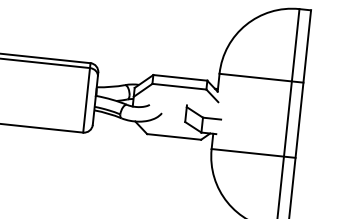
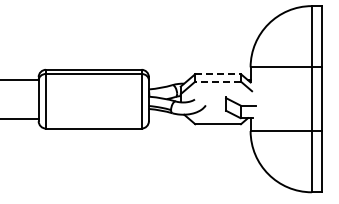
line: (180, 78) -> (218, 74), solid -> dashed
line: (179, 86) -> (218, 81), solid -> dashed

